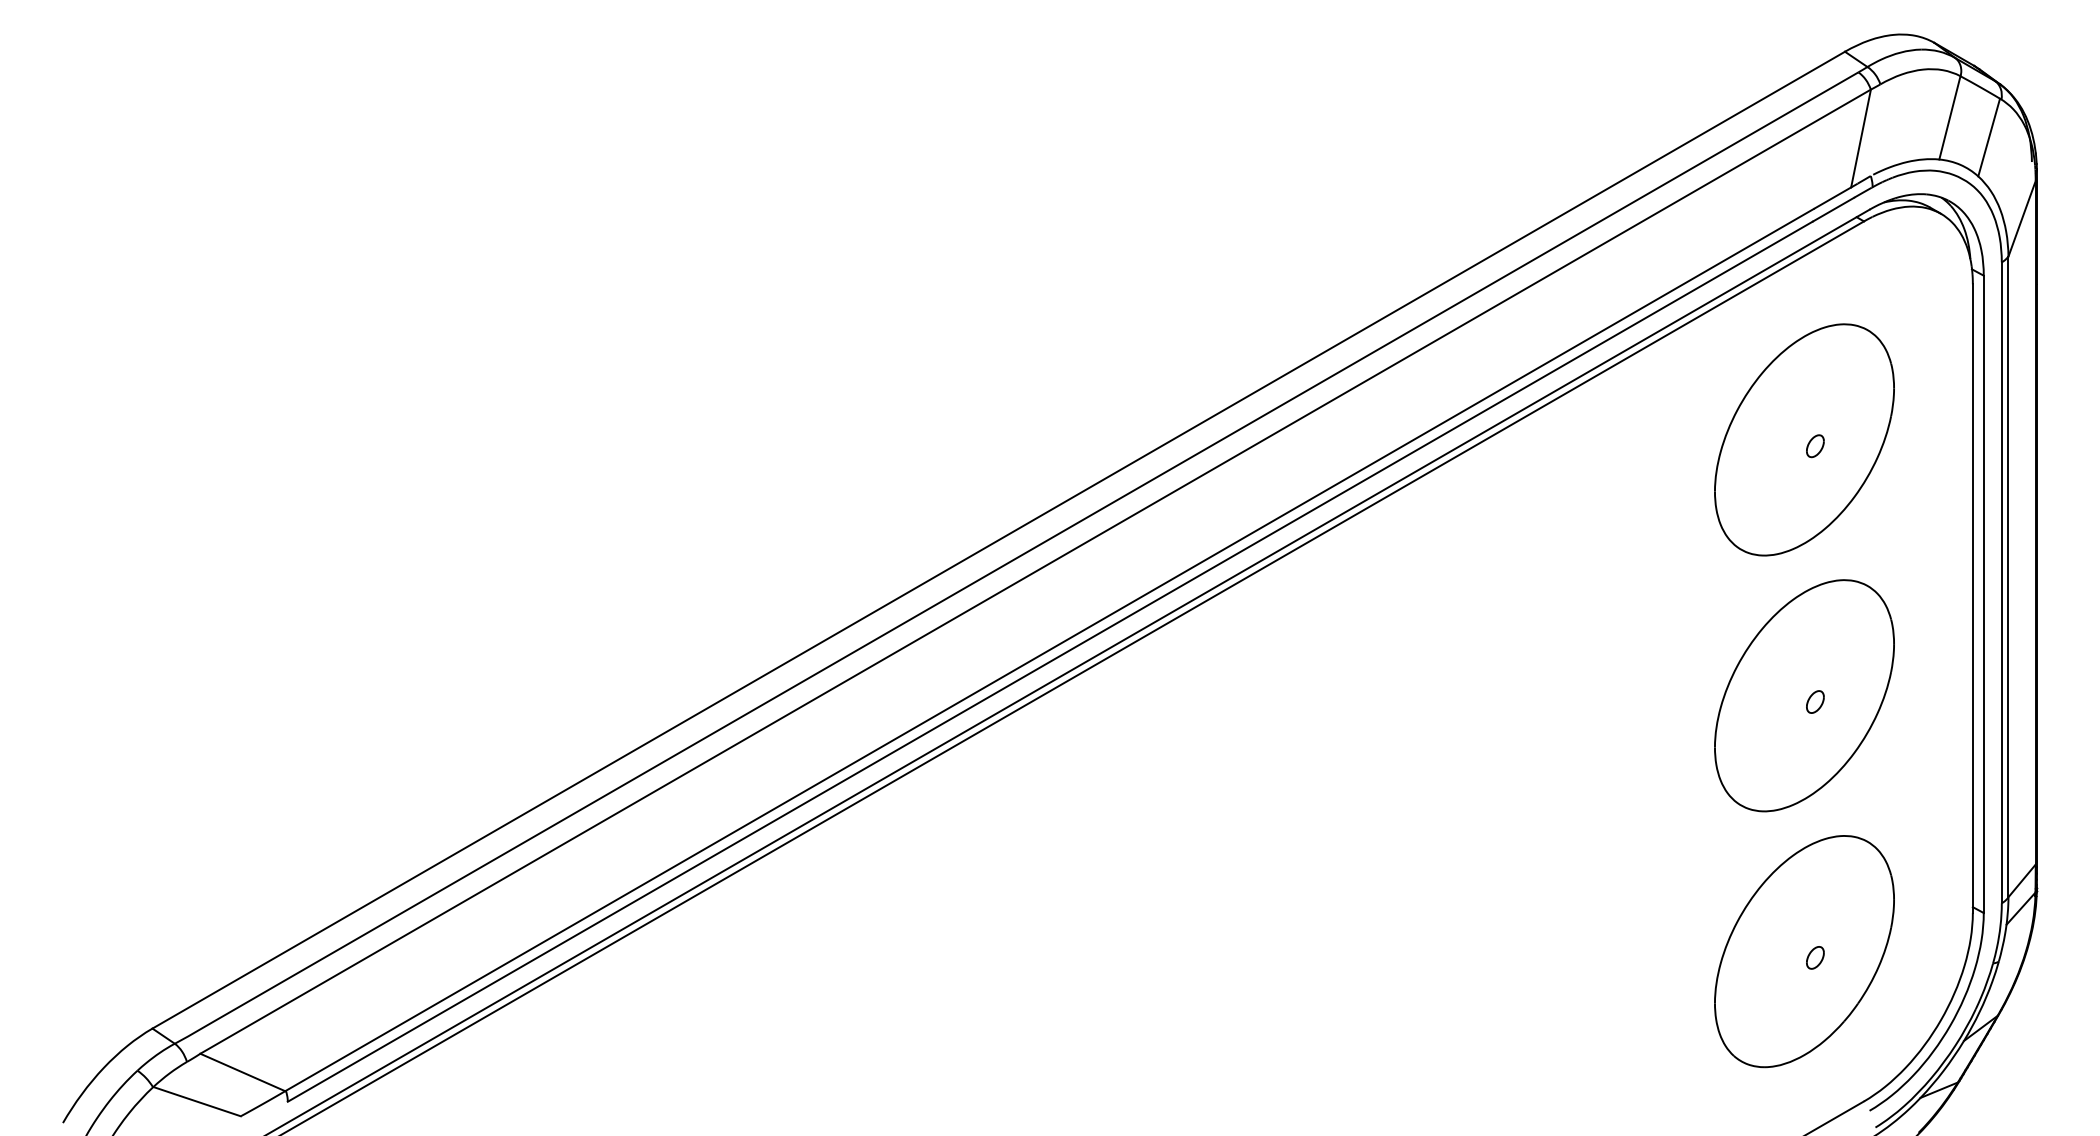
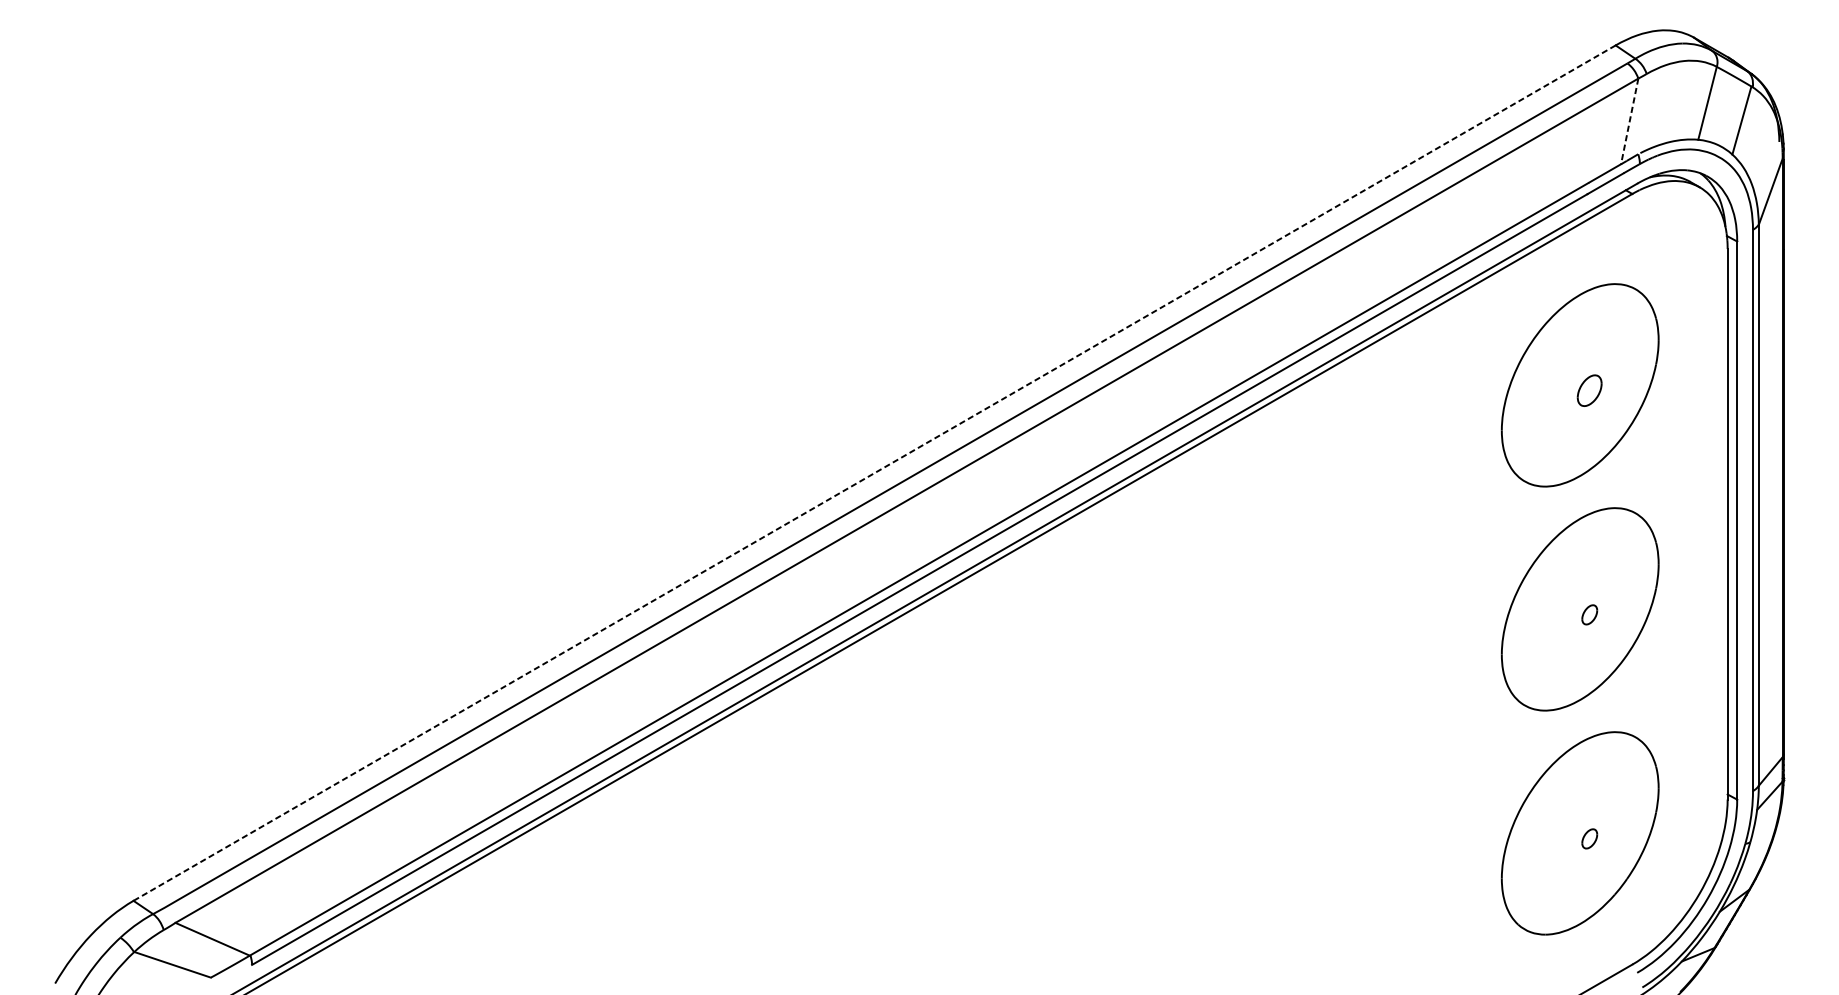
line: (1861, 138) -> (1630, 121), solid -> dashed
part: (1815, 446) -> (1589, 391), size x1.6
line: (998, 540) -> (874, 473), solid -> dashed

